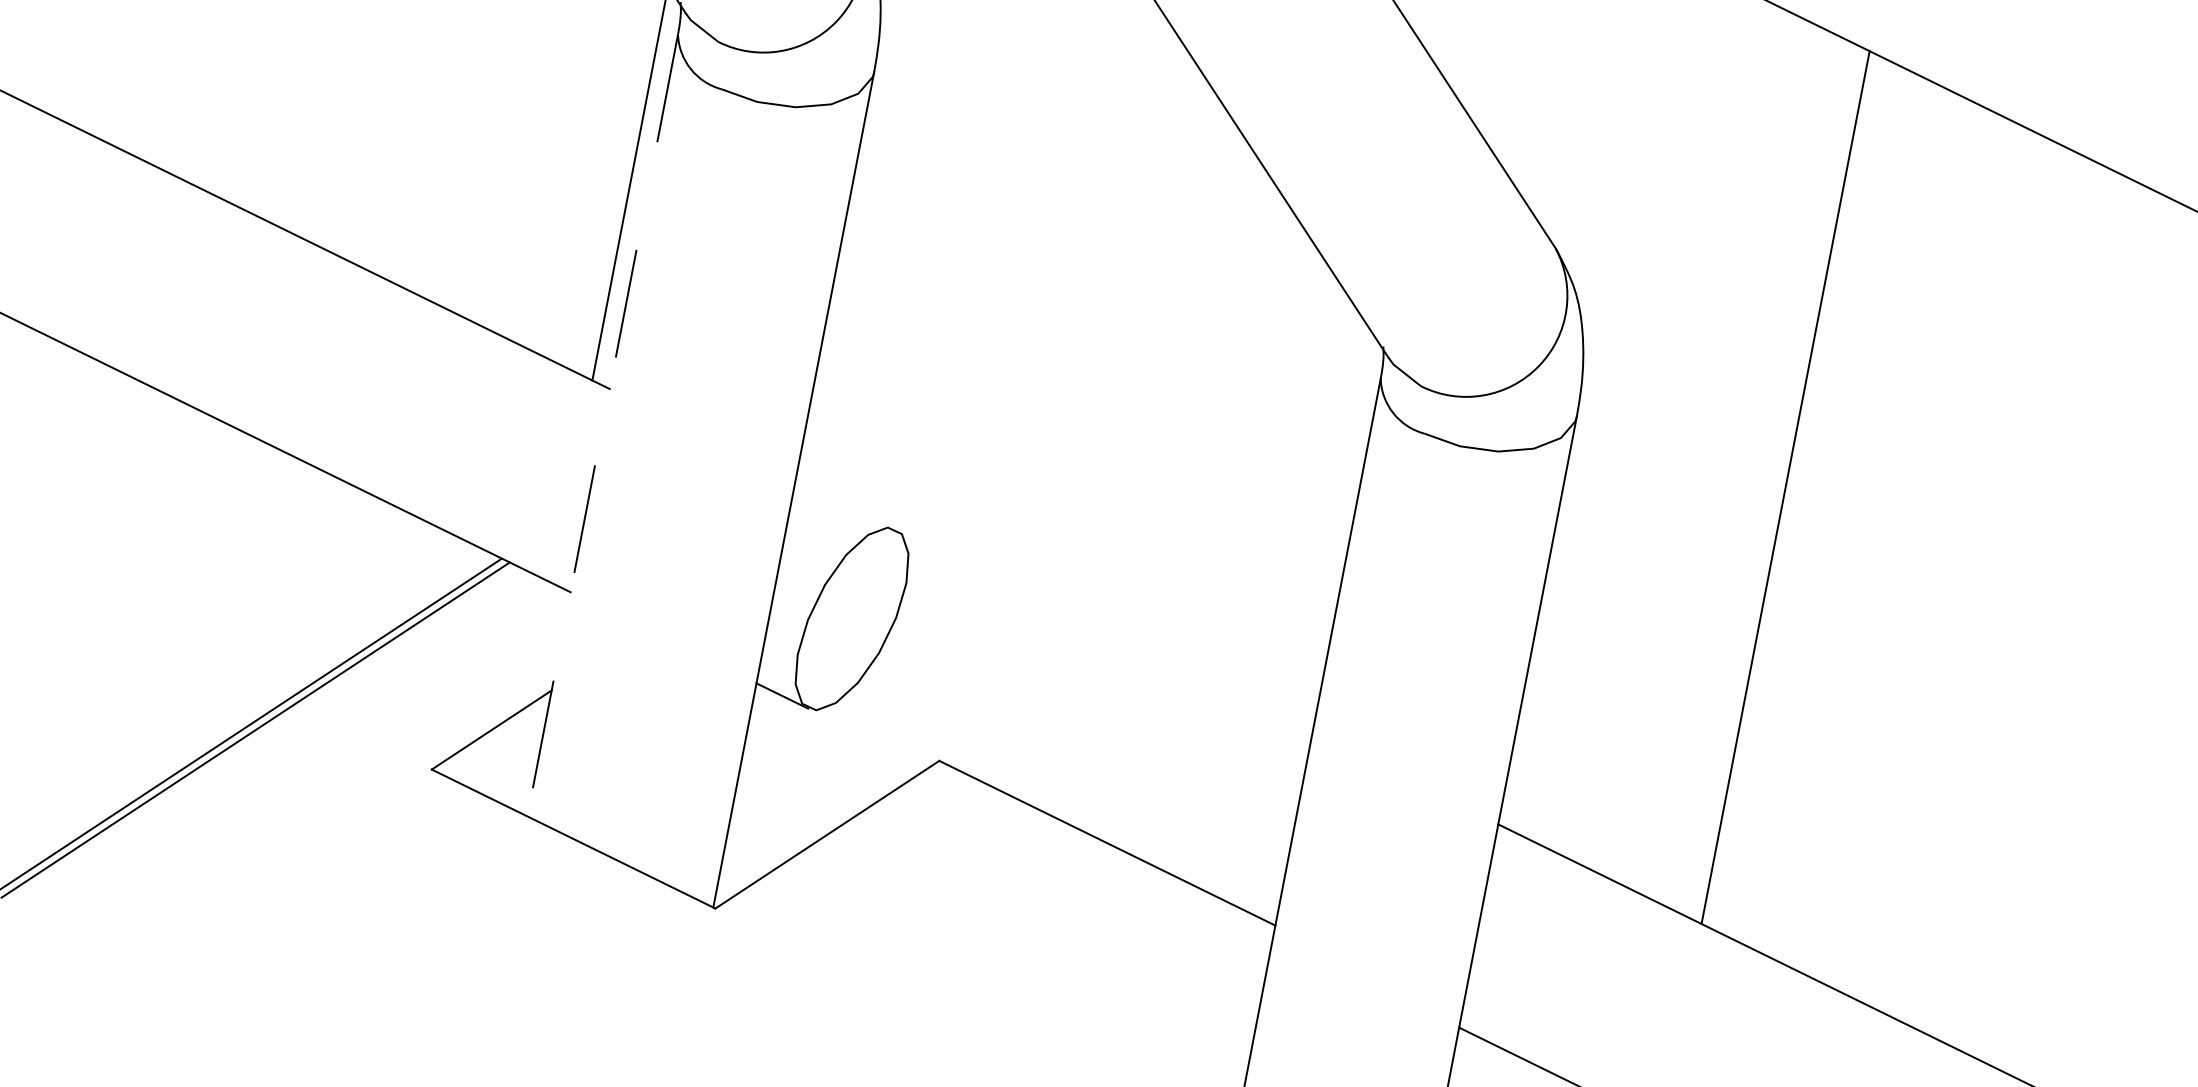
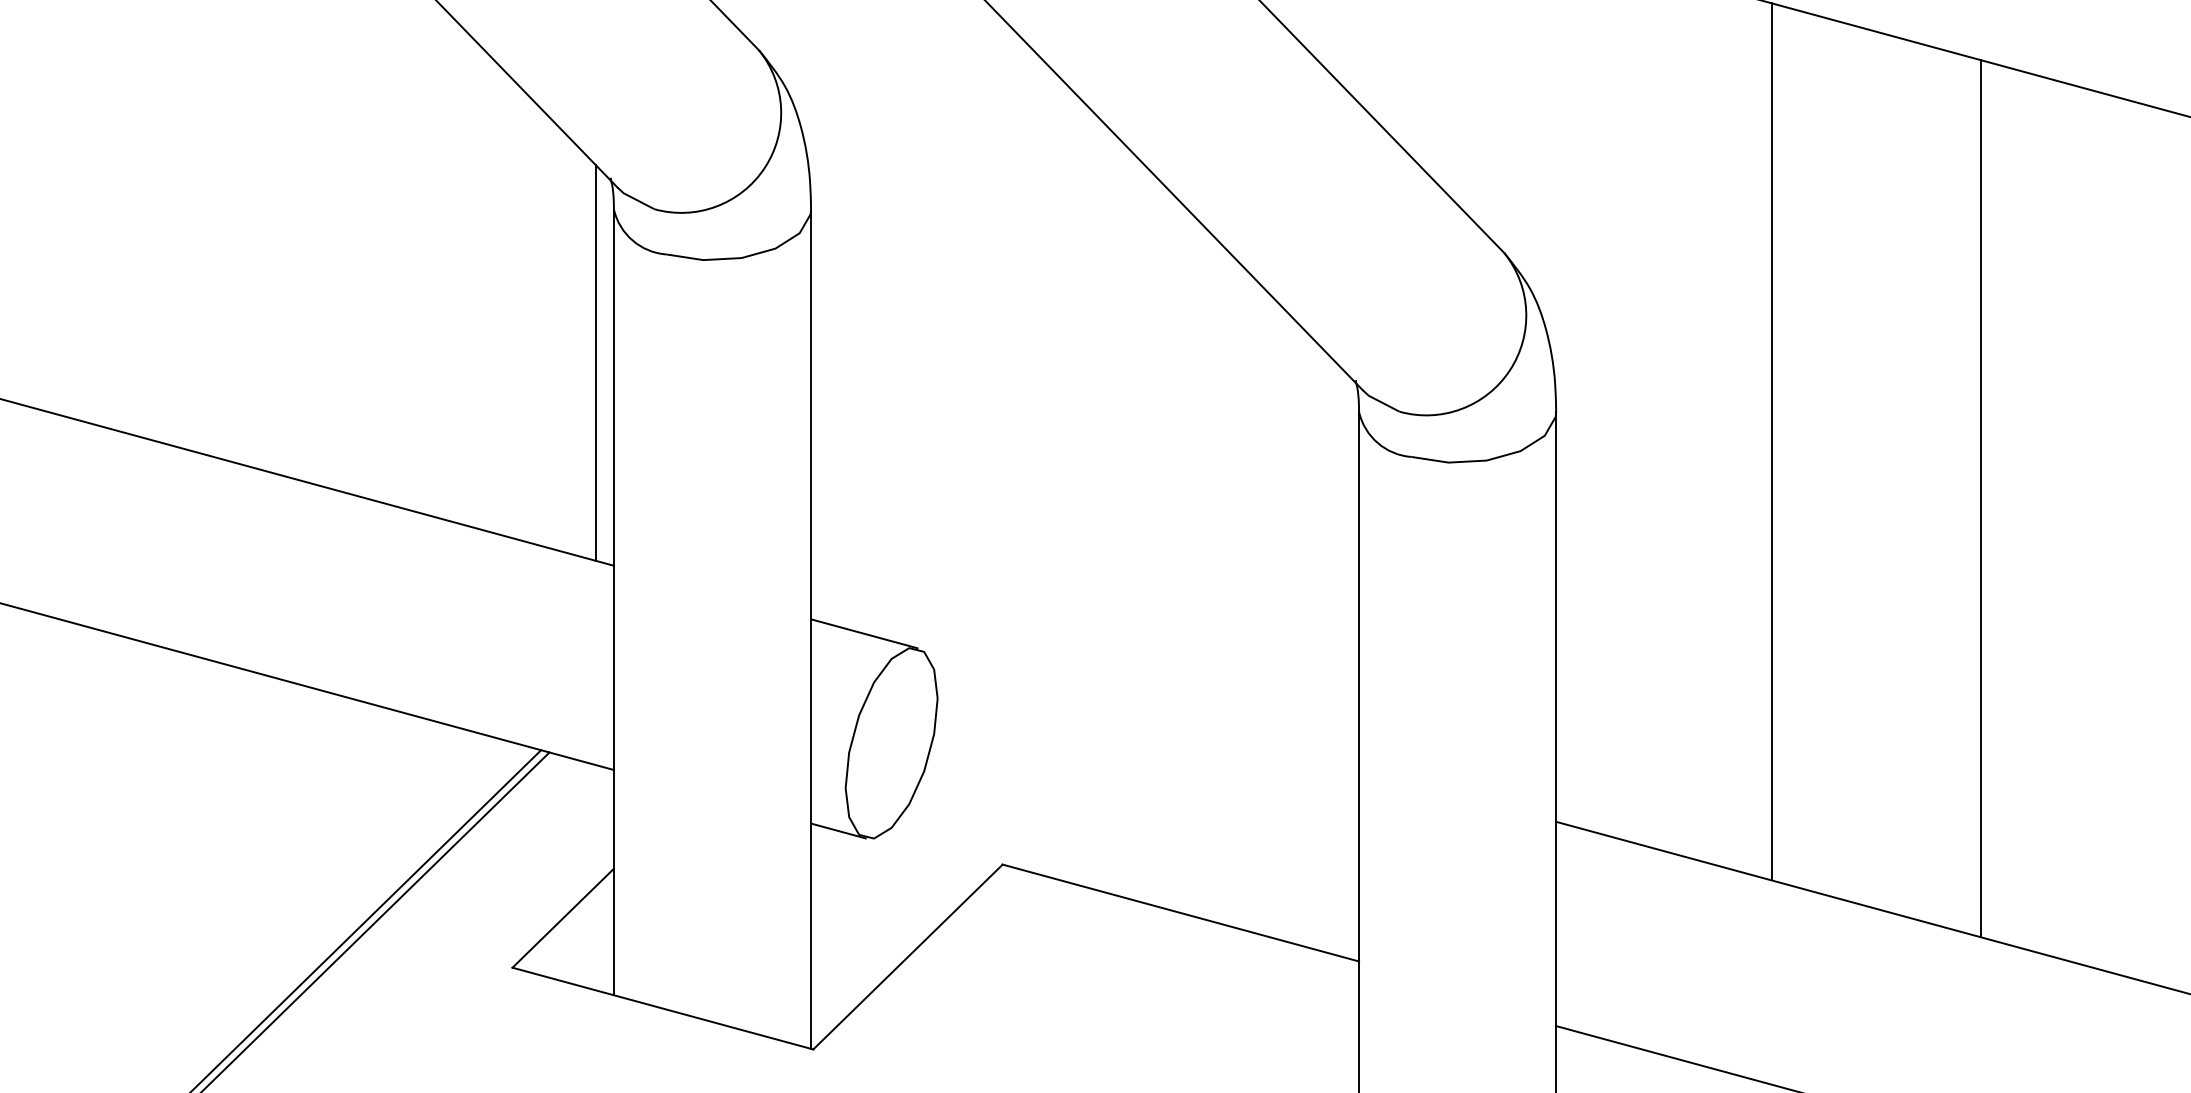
line: (602, 425) -> (613, 602), dashed -> solid
line: (846, 504) -> (864, 633), added
line: (1982, 583) -> (1980, 498), added

